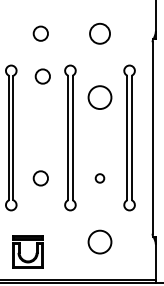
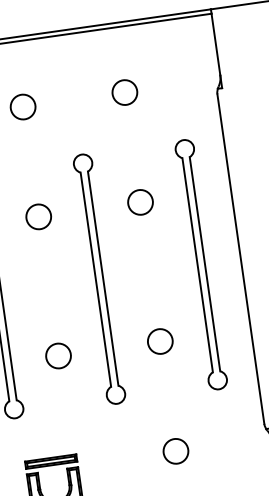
circle: (99, 33) -> (123, 92), size x0.71
circle: (42, 76) -> (38, 216), moved
circle: (99, 97) -> (139, 202), size x0.62
circle: (99, 178) -> (159, 341), size x1.67
circle: (99, 242) -> (175, 451), size x0.62

